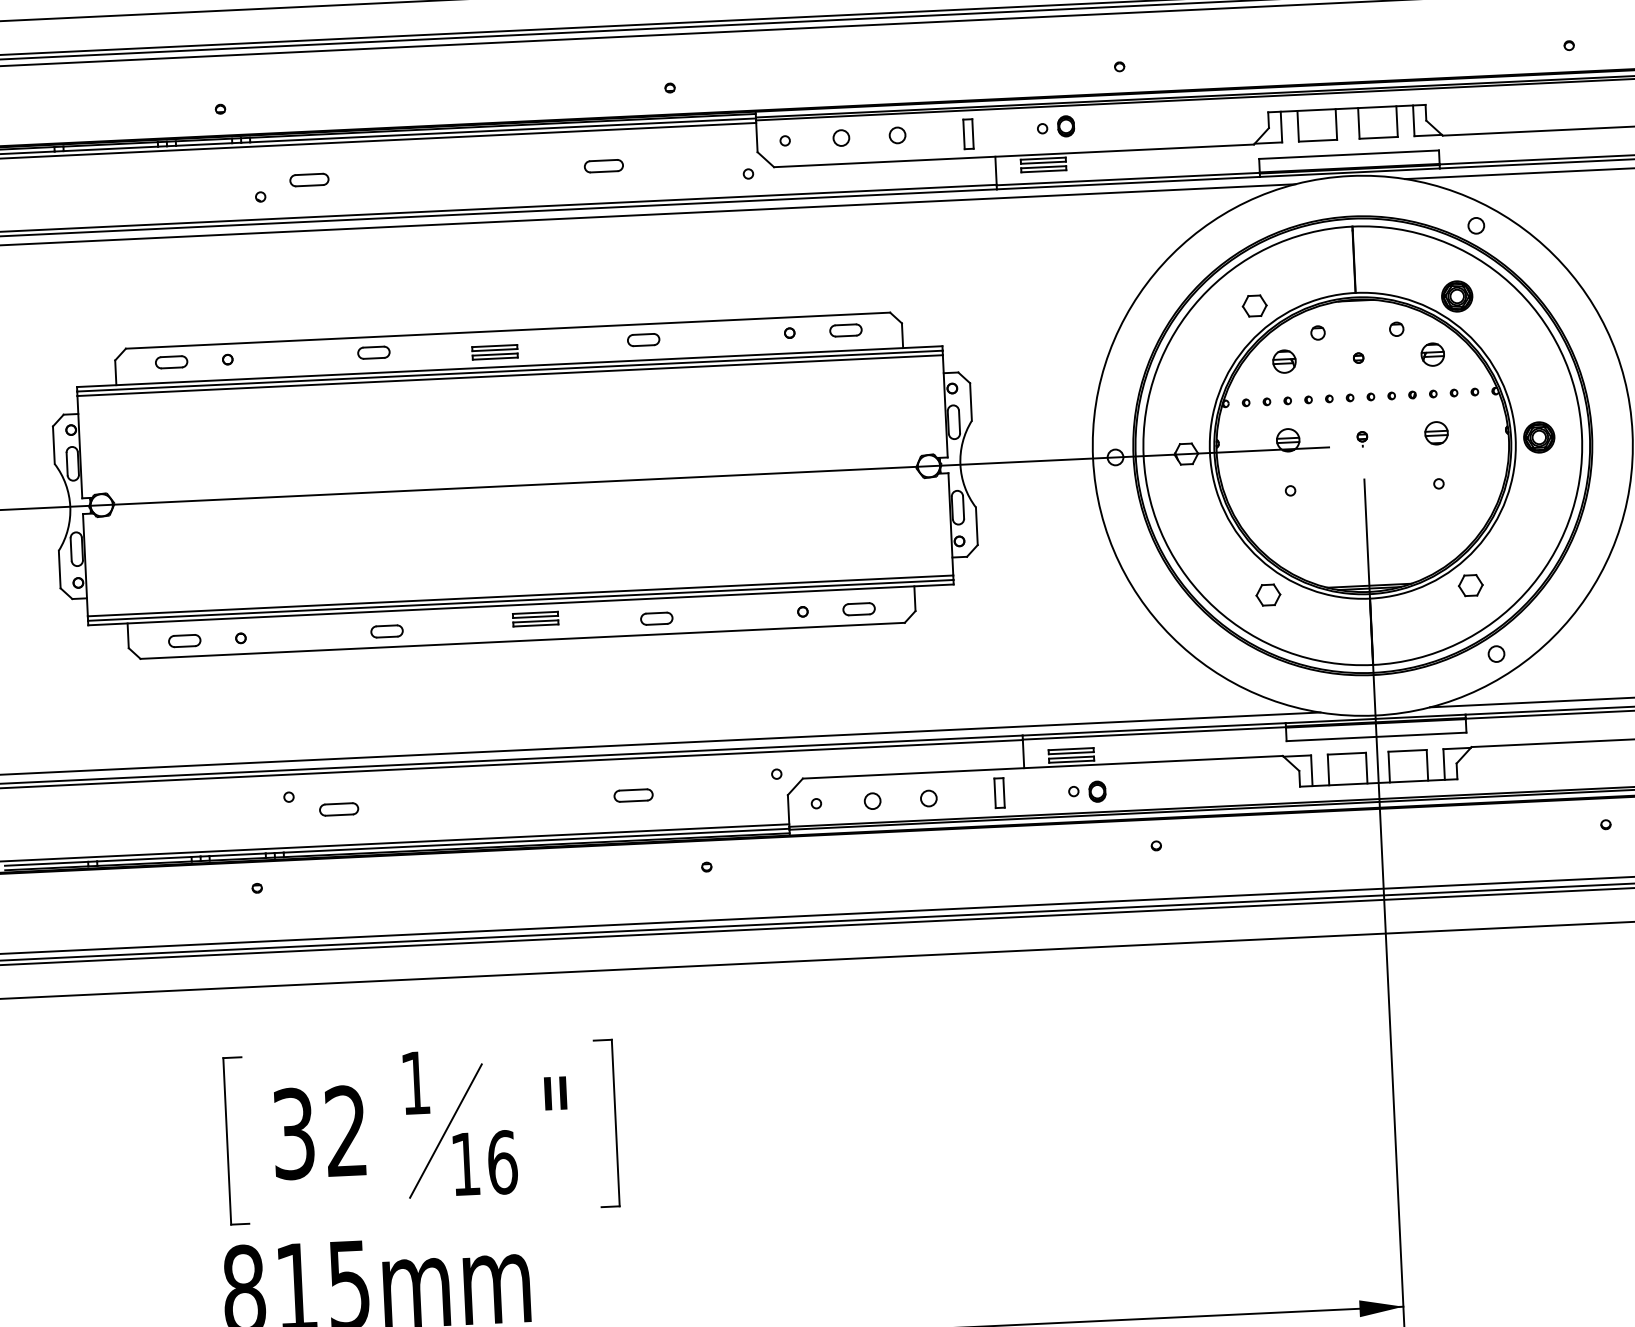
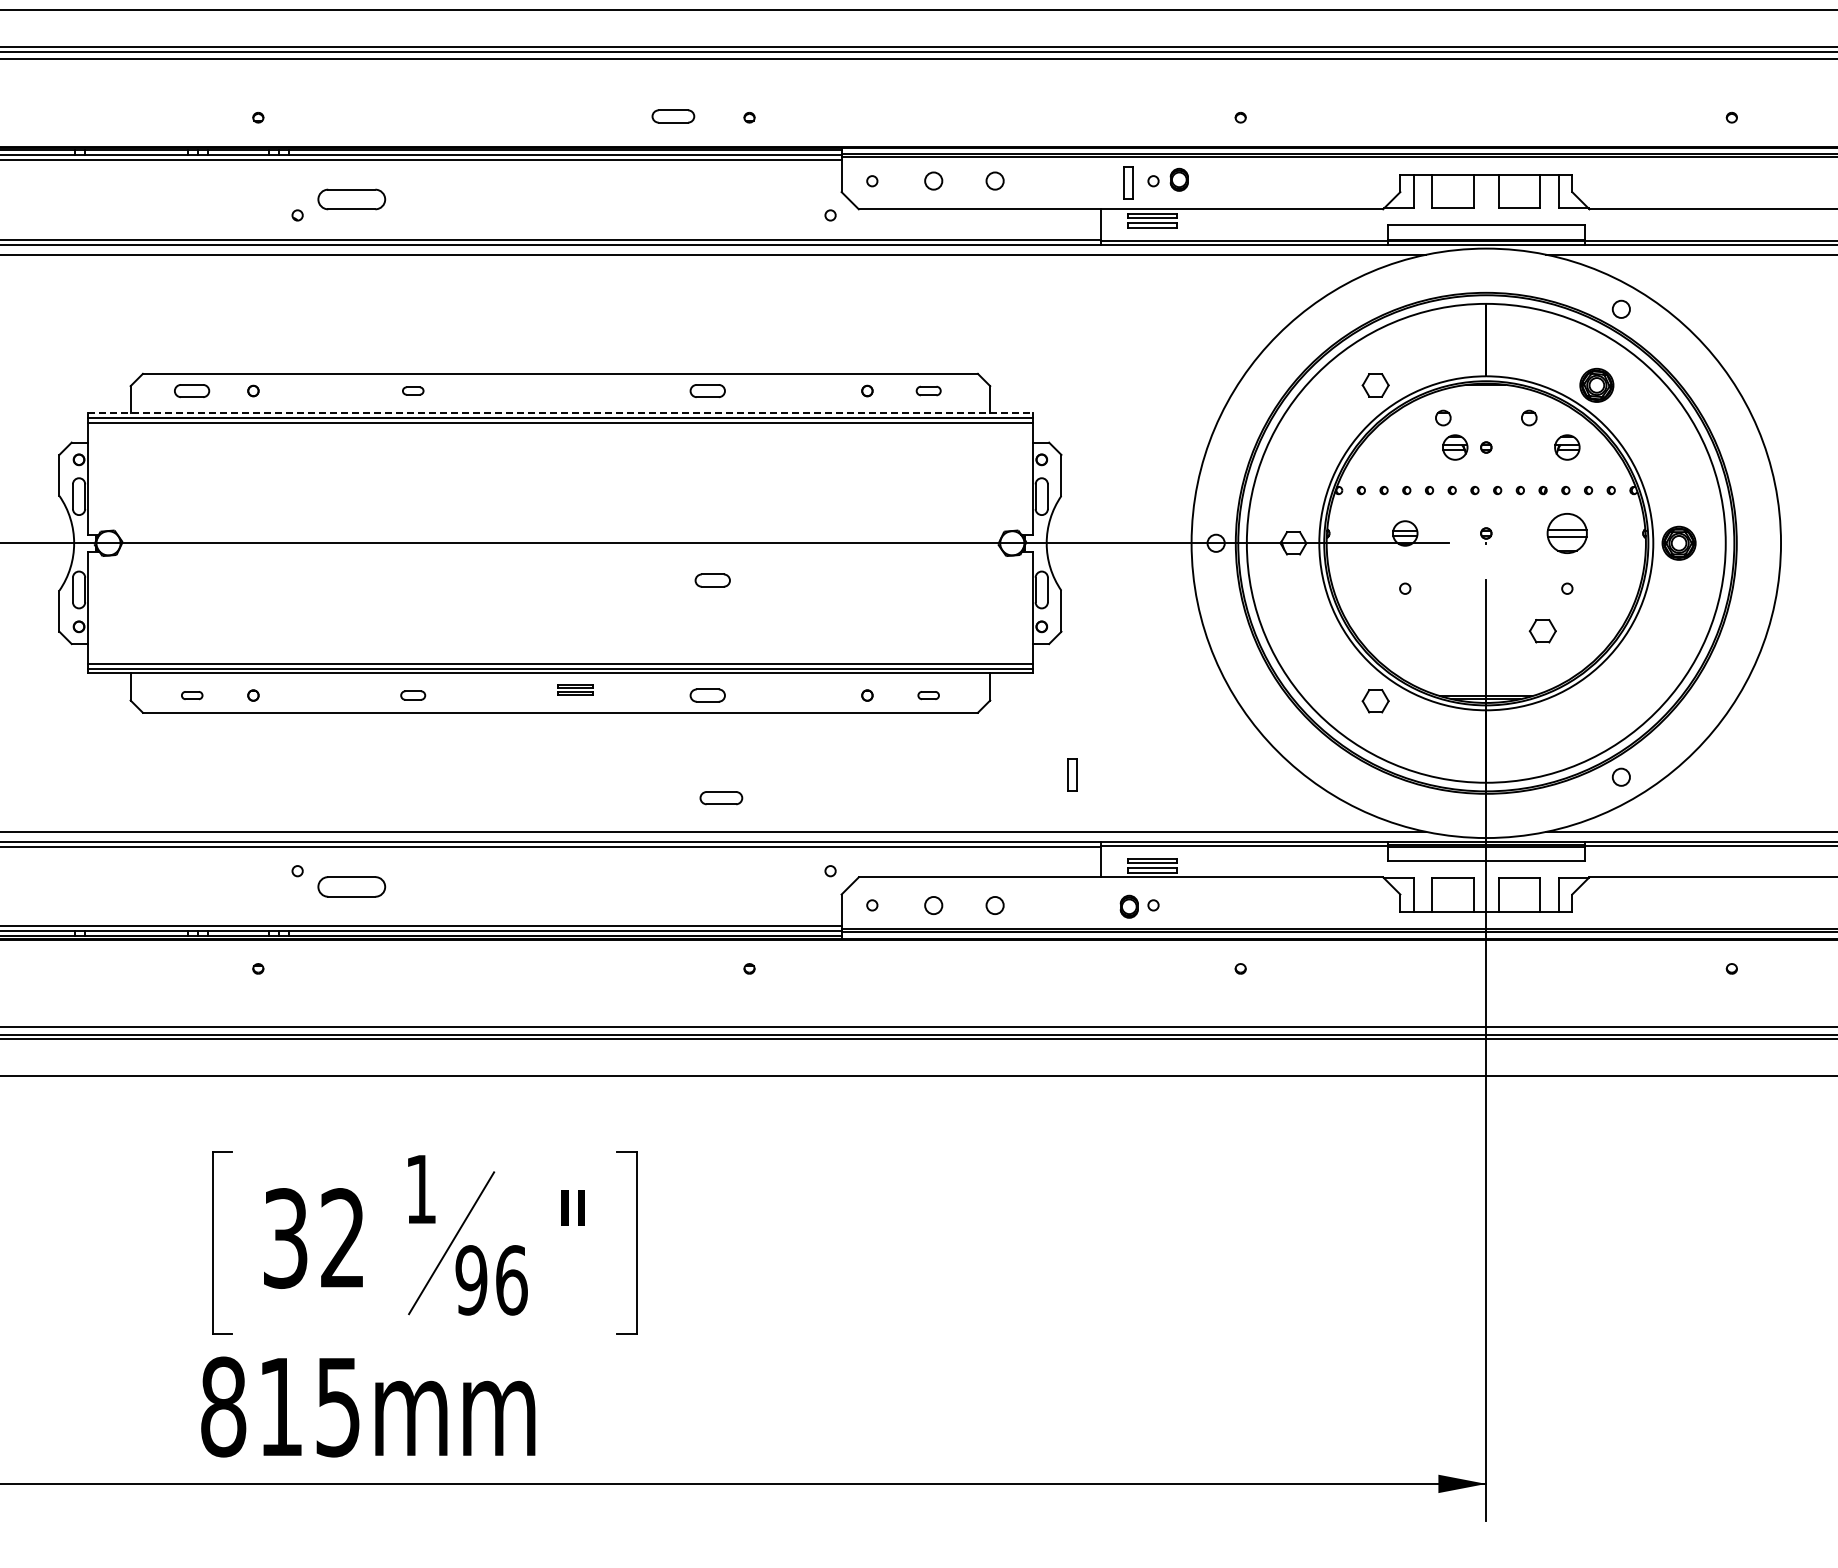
part: (968, 133) -> (1128, 182), moved
part: (604, 166) -> (673, 116), moved
part: (309, 180) -> (351, 199), size x1.6
part: (845, 330) -> (928, 390), size x0.7
part: (374, 352) -> (413, 390), size x0.6
part: (495, 352) -> (545, 396), removed
part: (1284, 361) -> (1455, 447), moved
line: (509, 366) -> (560, 413), solid -> dashed
part: (1436, 433) -> (1567, 533), size x1.6
part: (656, 513) -> (712, 580), added
part: (1470, 585) -> (1542, 631), moved
part: (858, 609) -> (928, 695), size x0.6
part: (535, 618) -> (575, 689), size x0.7
part: (387, 631) -> (413, 695), size x0.7
part: (185, 640) -> (192, 695), size x0.6
part: (1096, 791) -> (1128, 906), moved
part: (999, 792) -> (1072, 774), moved
part: (633, 795) -> (721, 798), moved
part: (338, 809) -> (351, 887), size x1.6
text: (465, 1164) -> (471, 1280), 16 -> 96

